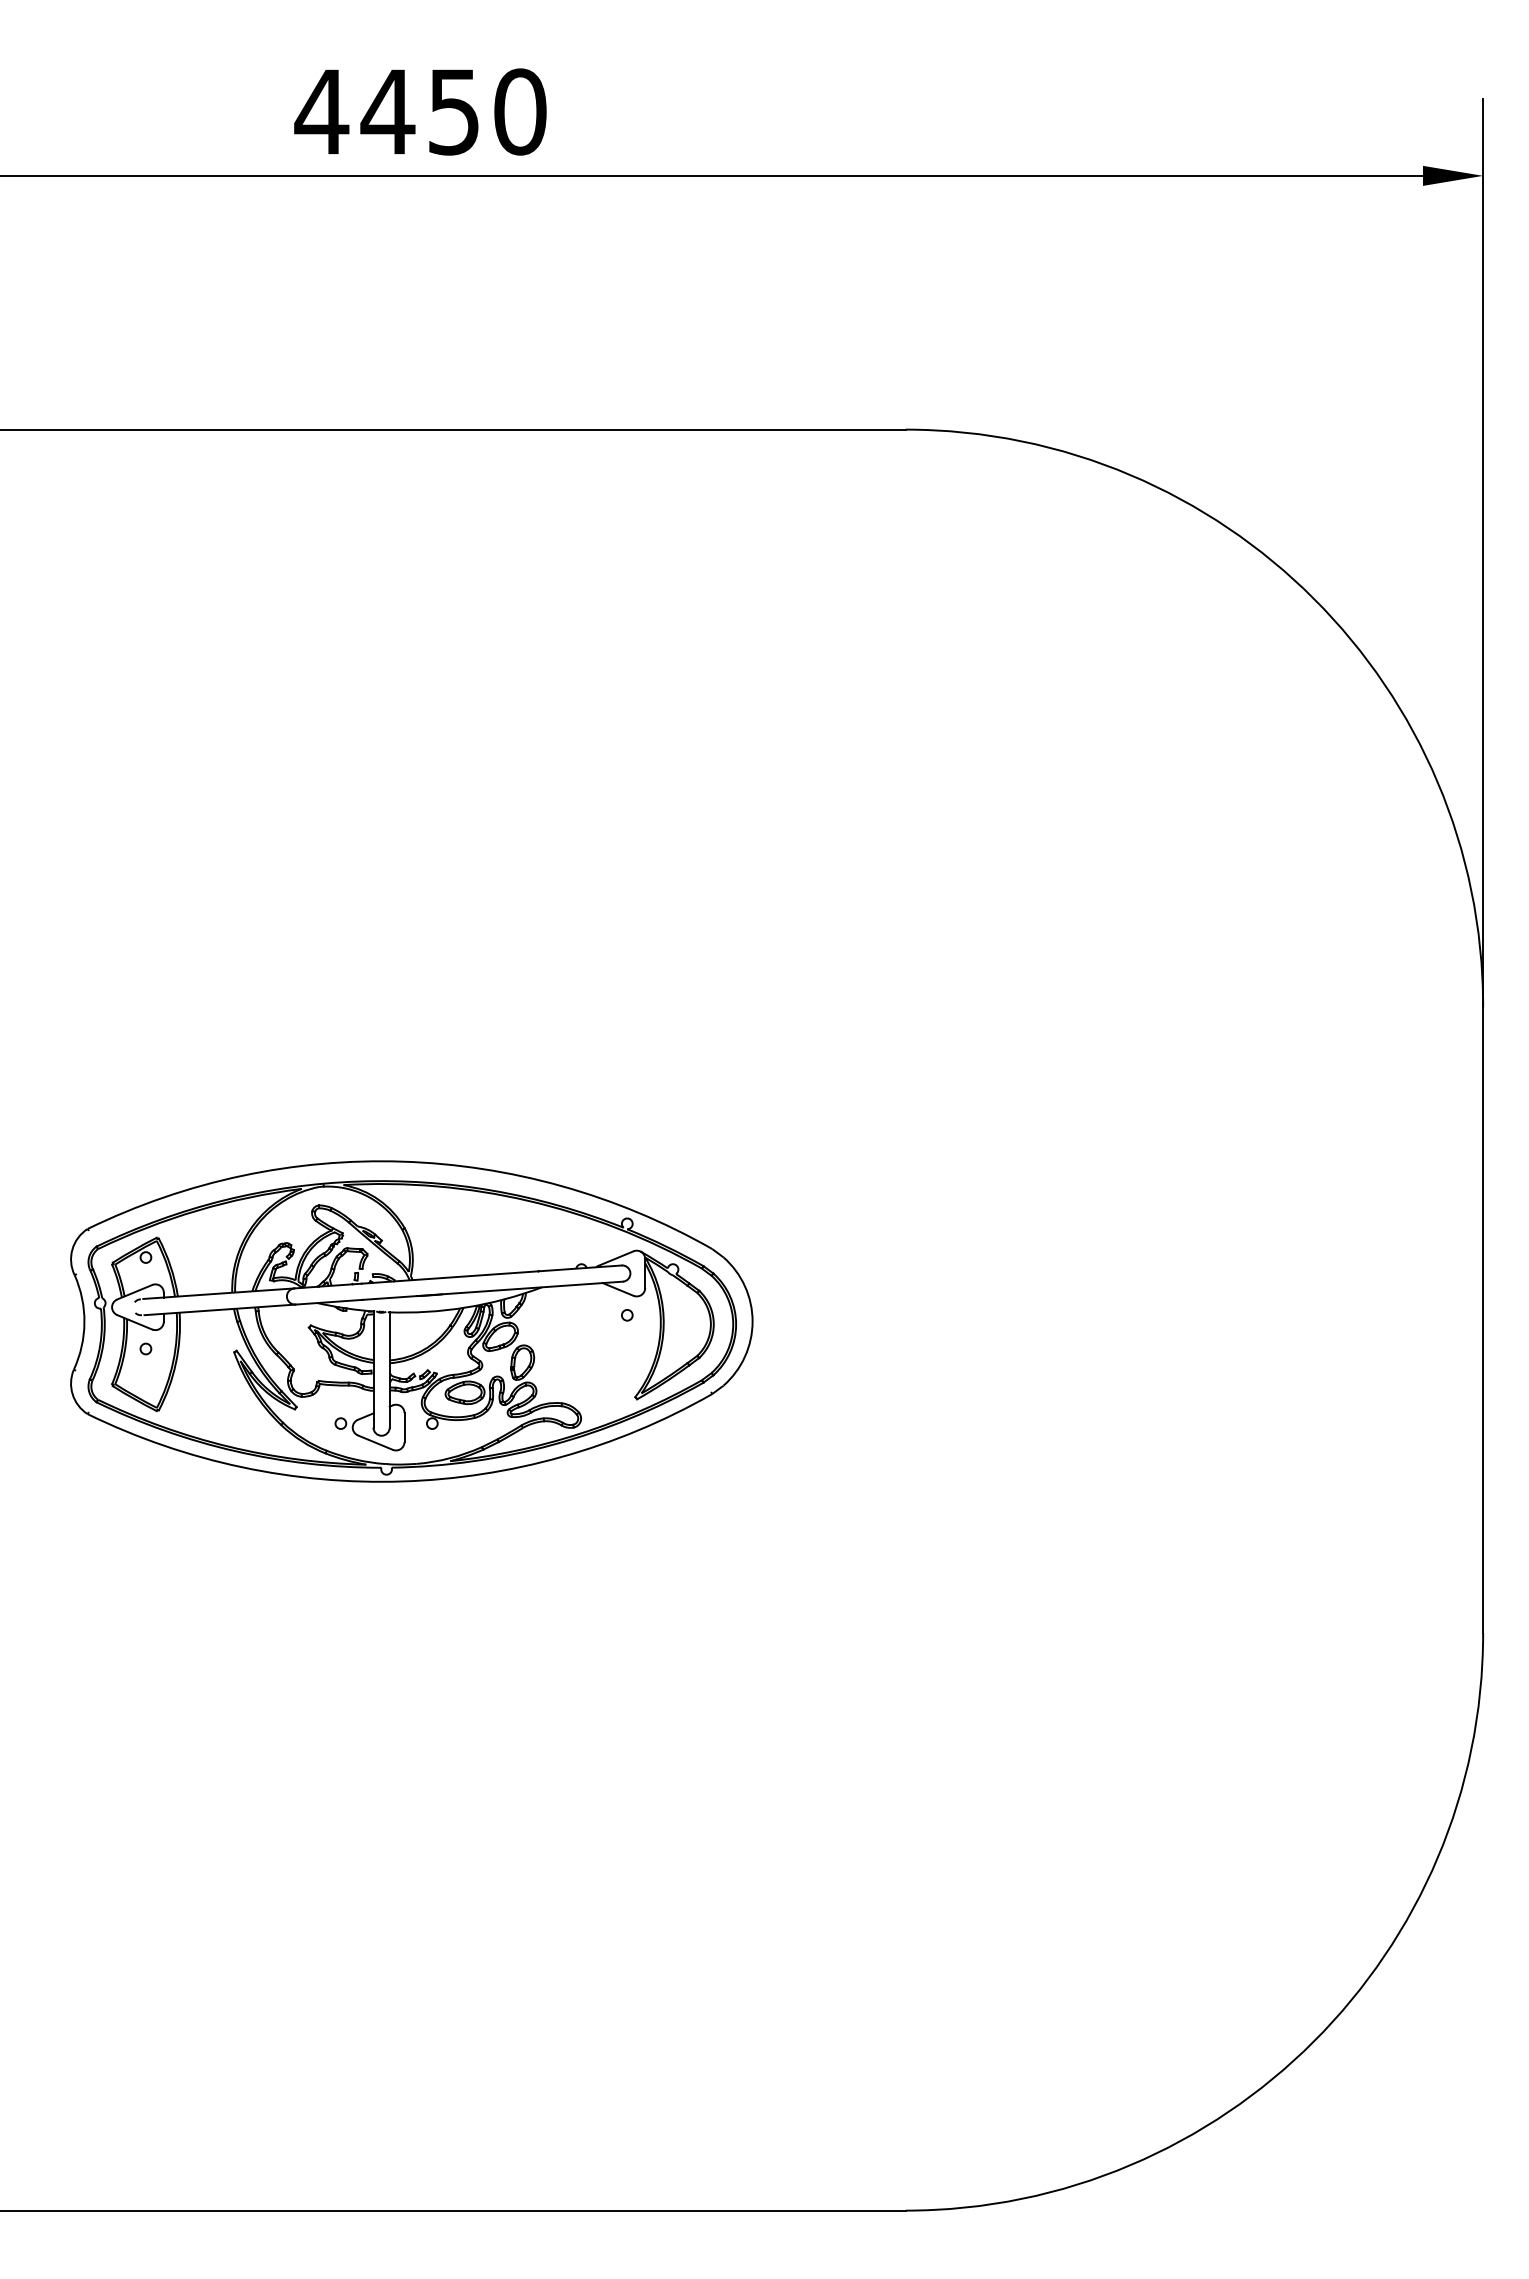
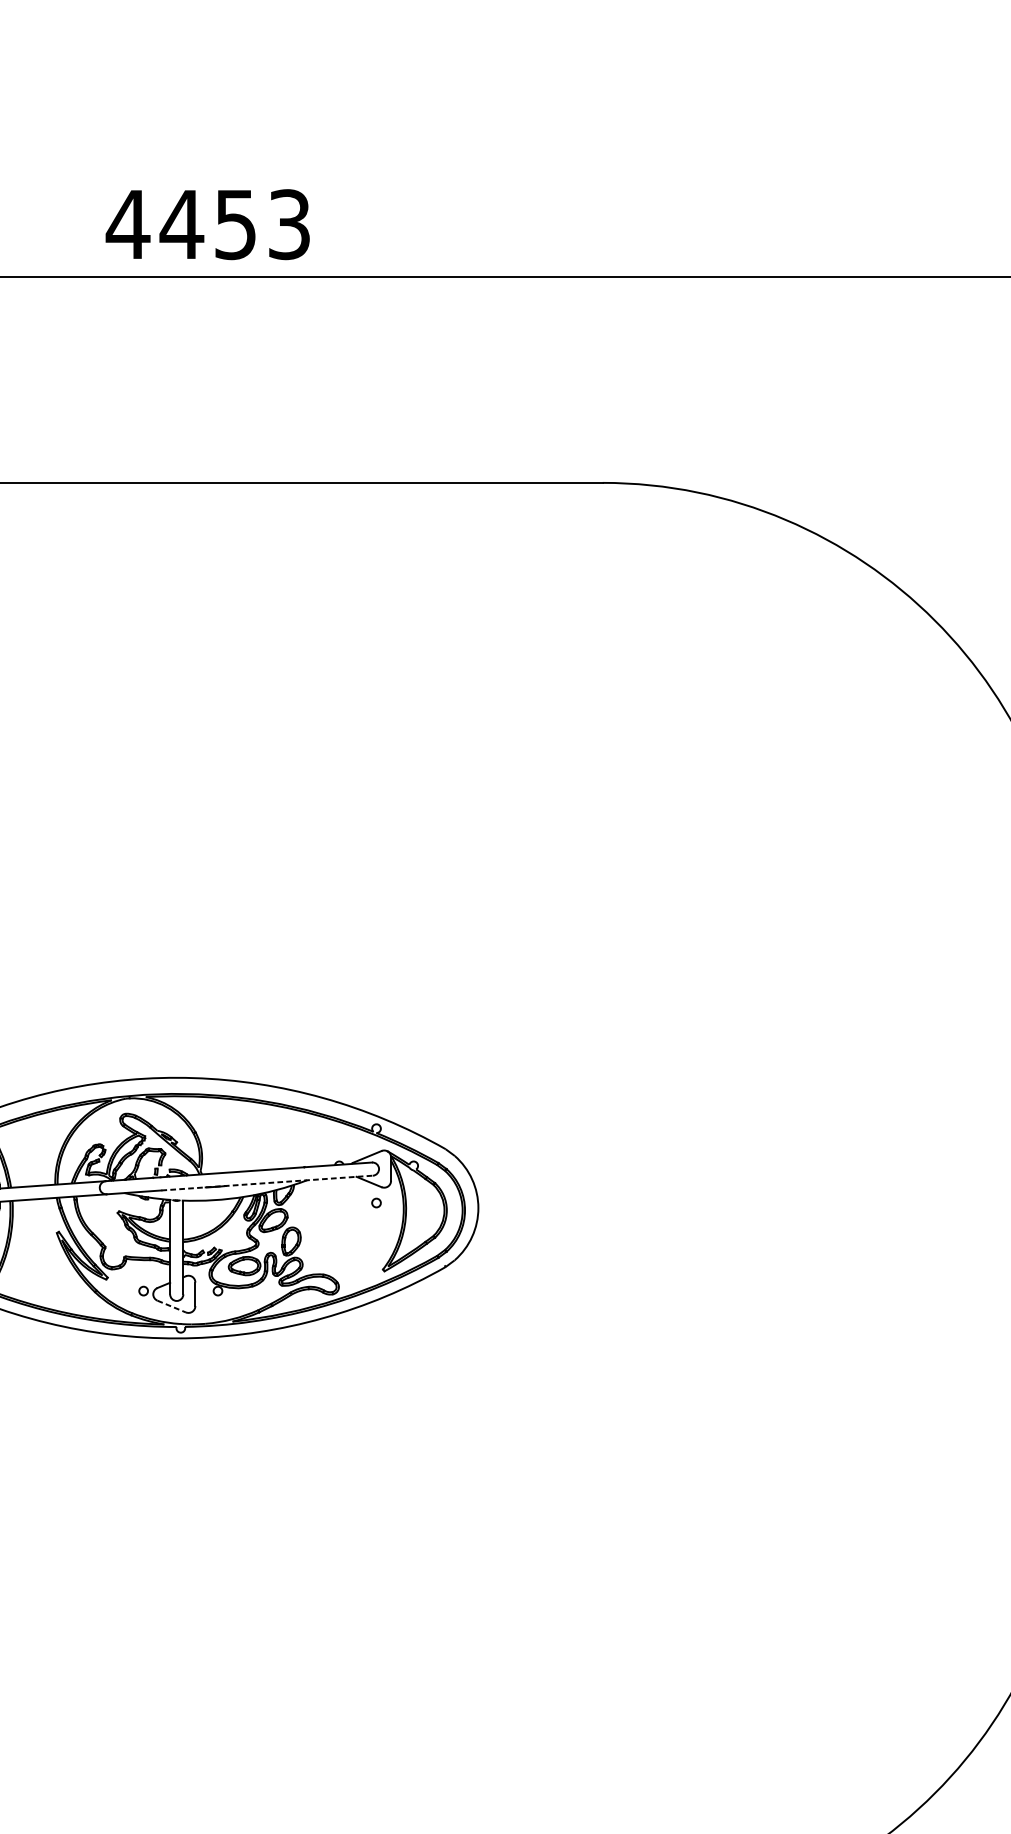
text: (520, 111) -> (289, 224), 4450 -> 4453
line: (493, 1290) -> (267, 1182), solid -> dashed
line: (375, 1442) -> (171, 1306), solid -> dashed

